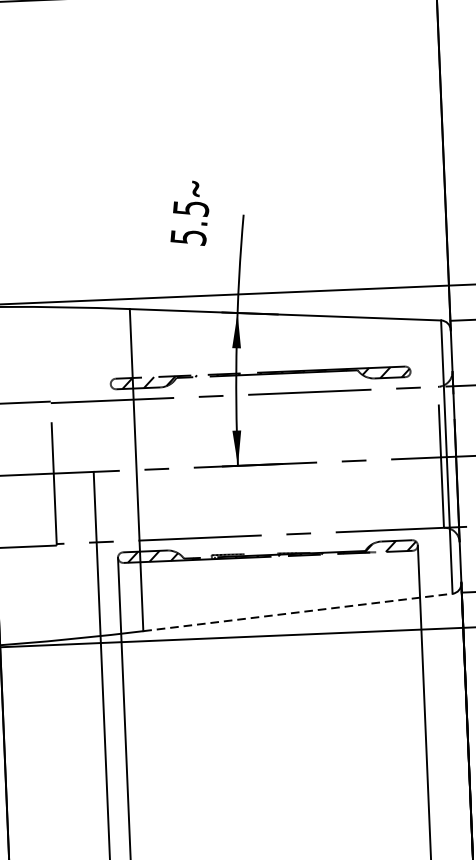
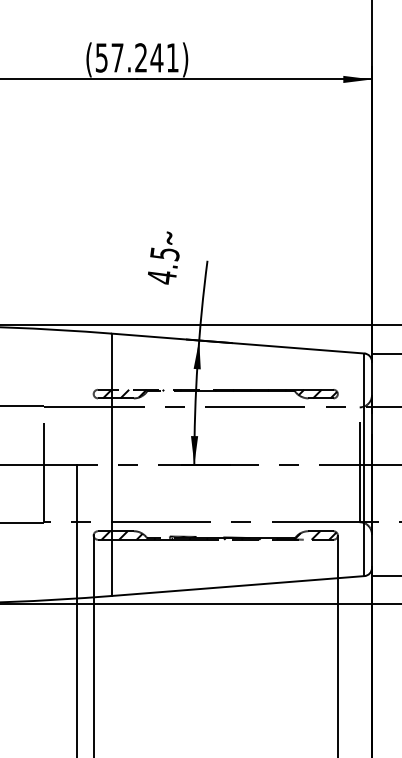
text: (188, 237) -> (161, 277), 5.5 -> 4.5
line: (298, 612) -> (238, 586), dashed -> solid

